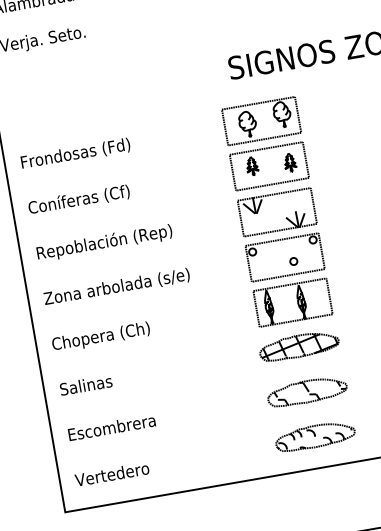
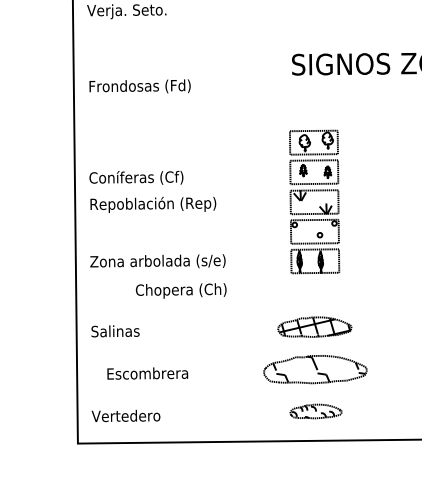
text: (75, 153) -> (139, 86), moved
text: (79, 199) -> (136, 177), moved
part: (277, 211) -> (314, 201), size x0.7
text: (116, 287) -> (157, 261), moved
text: (100, 336) -> (180, 290), moved
part: (307, 391) -> (315, 369), size x1.4
text: (111, 427) -> (147, 373), moved
part: (314, 436) -> (315, 411), size x0.7

